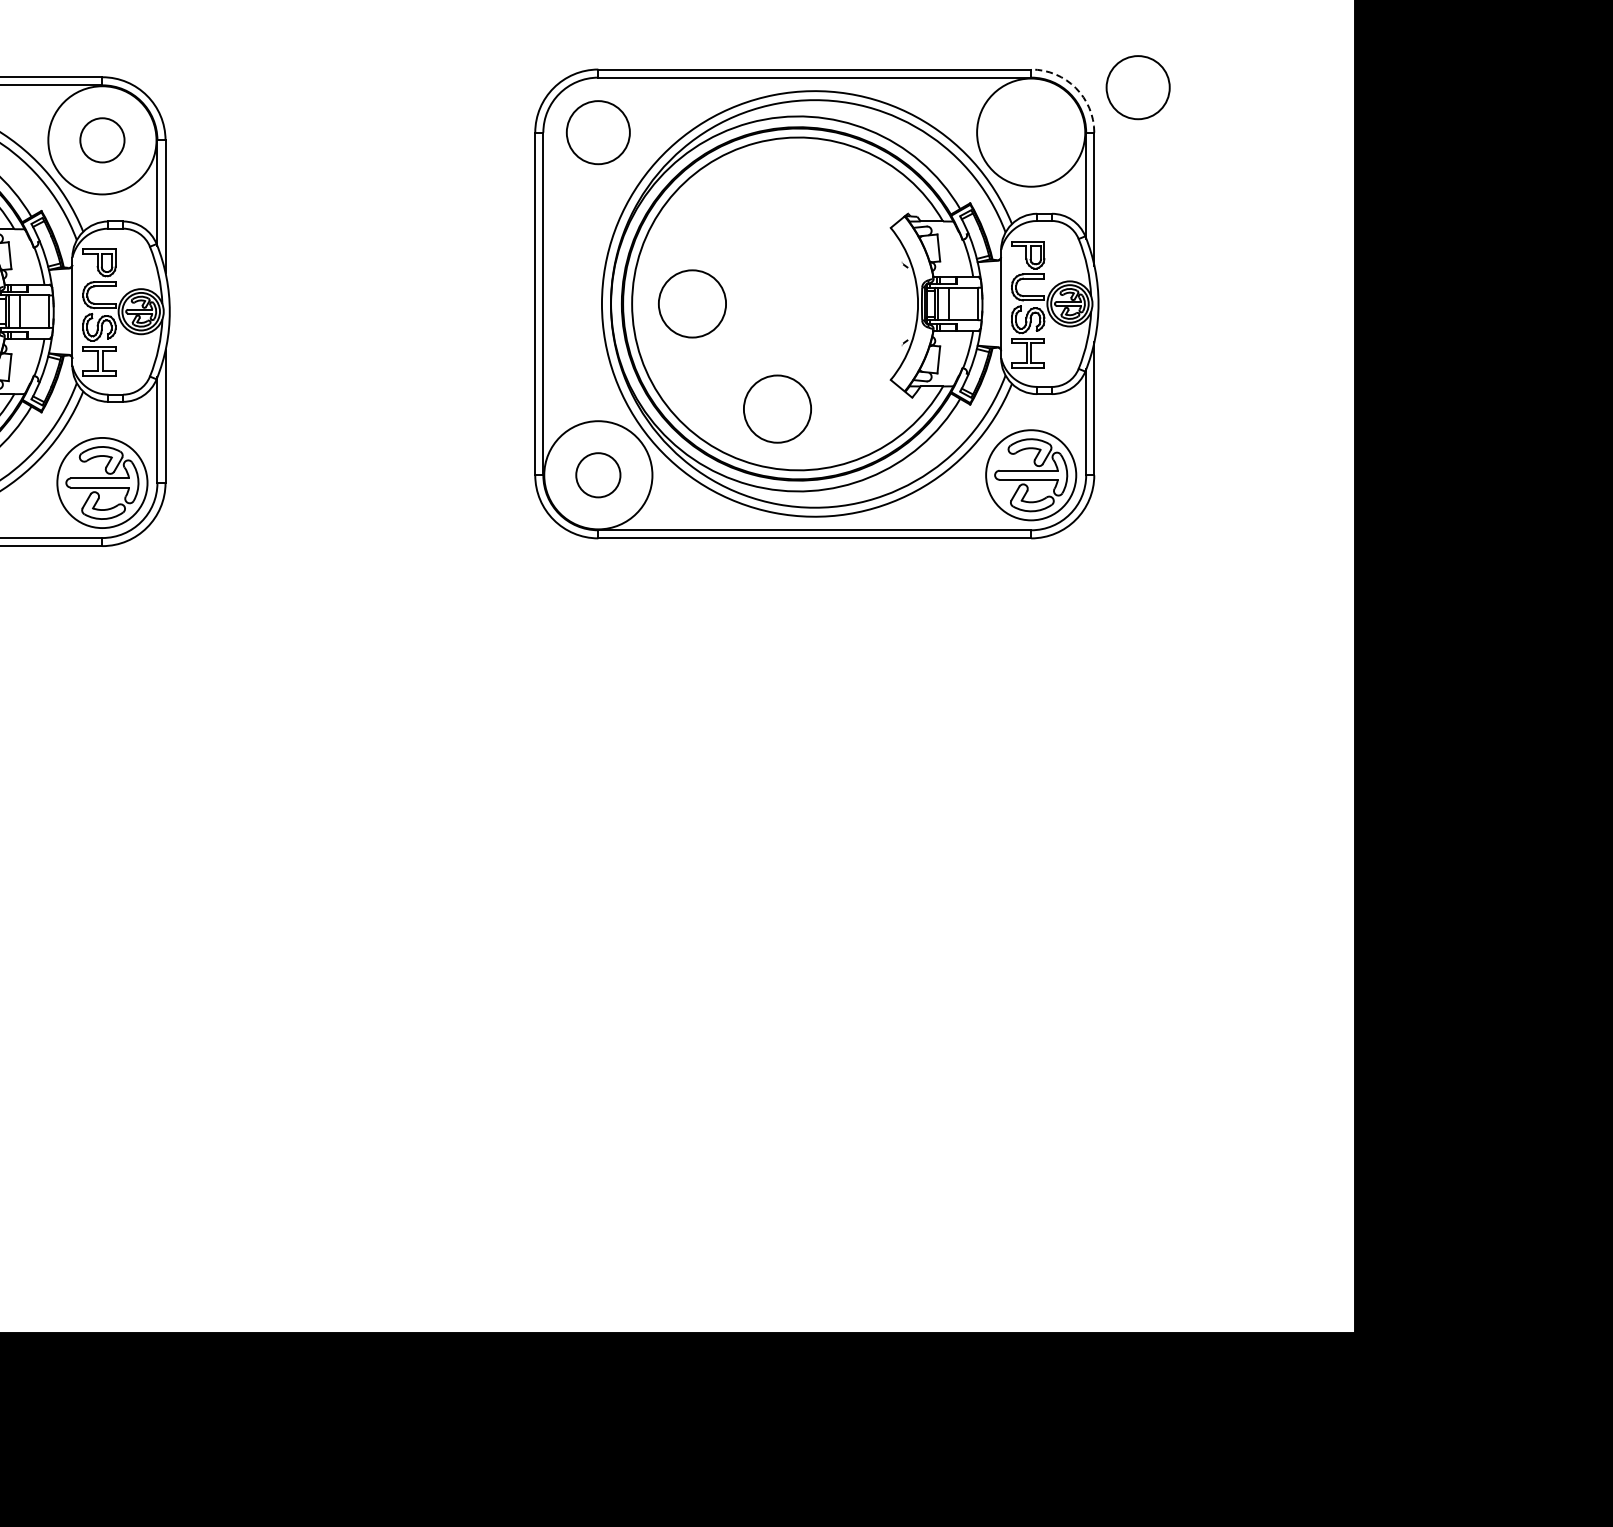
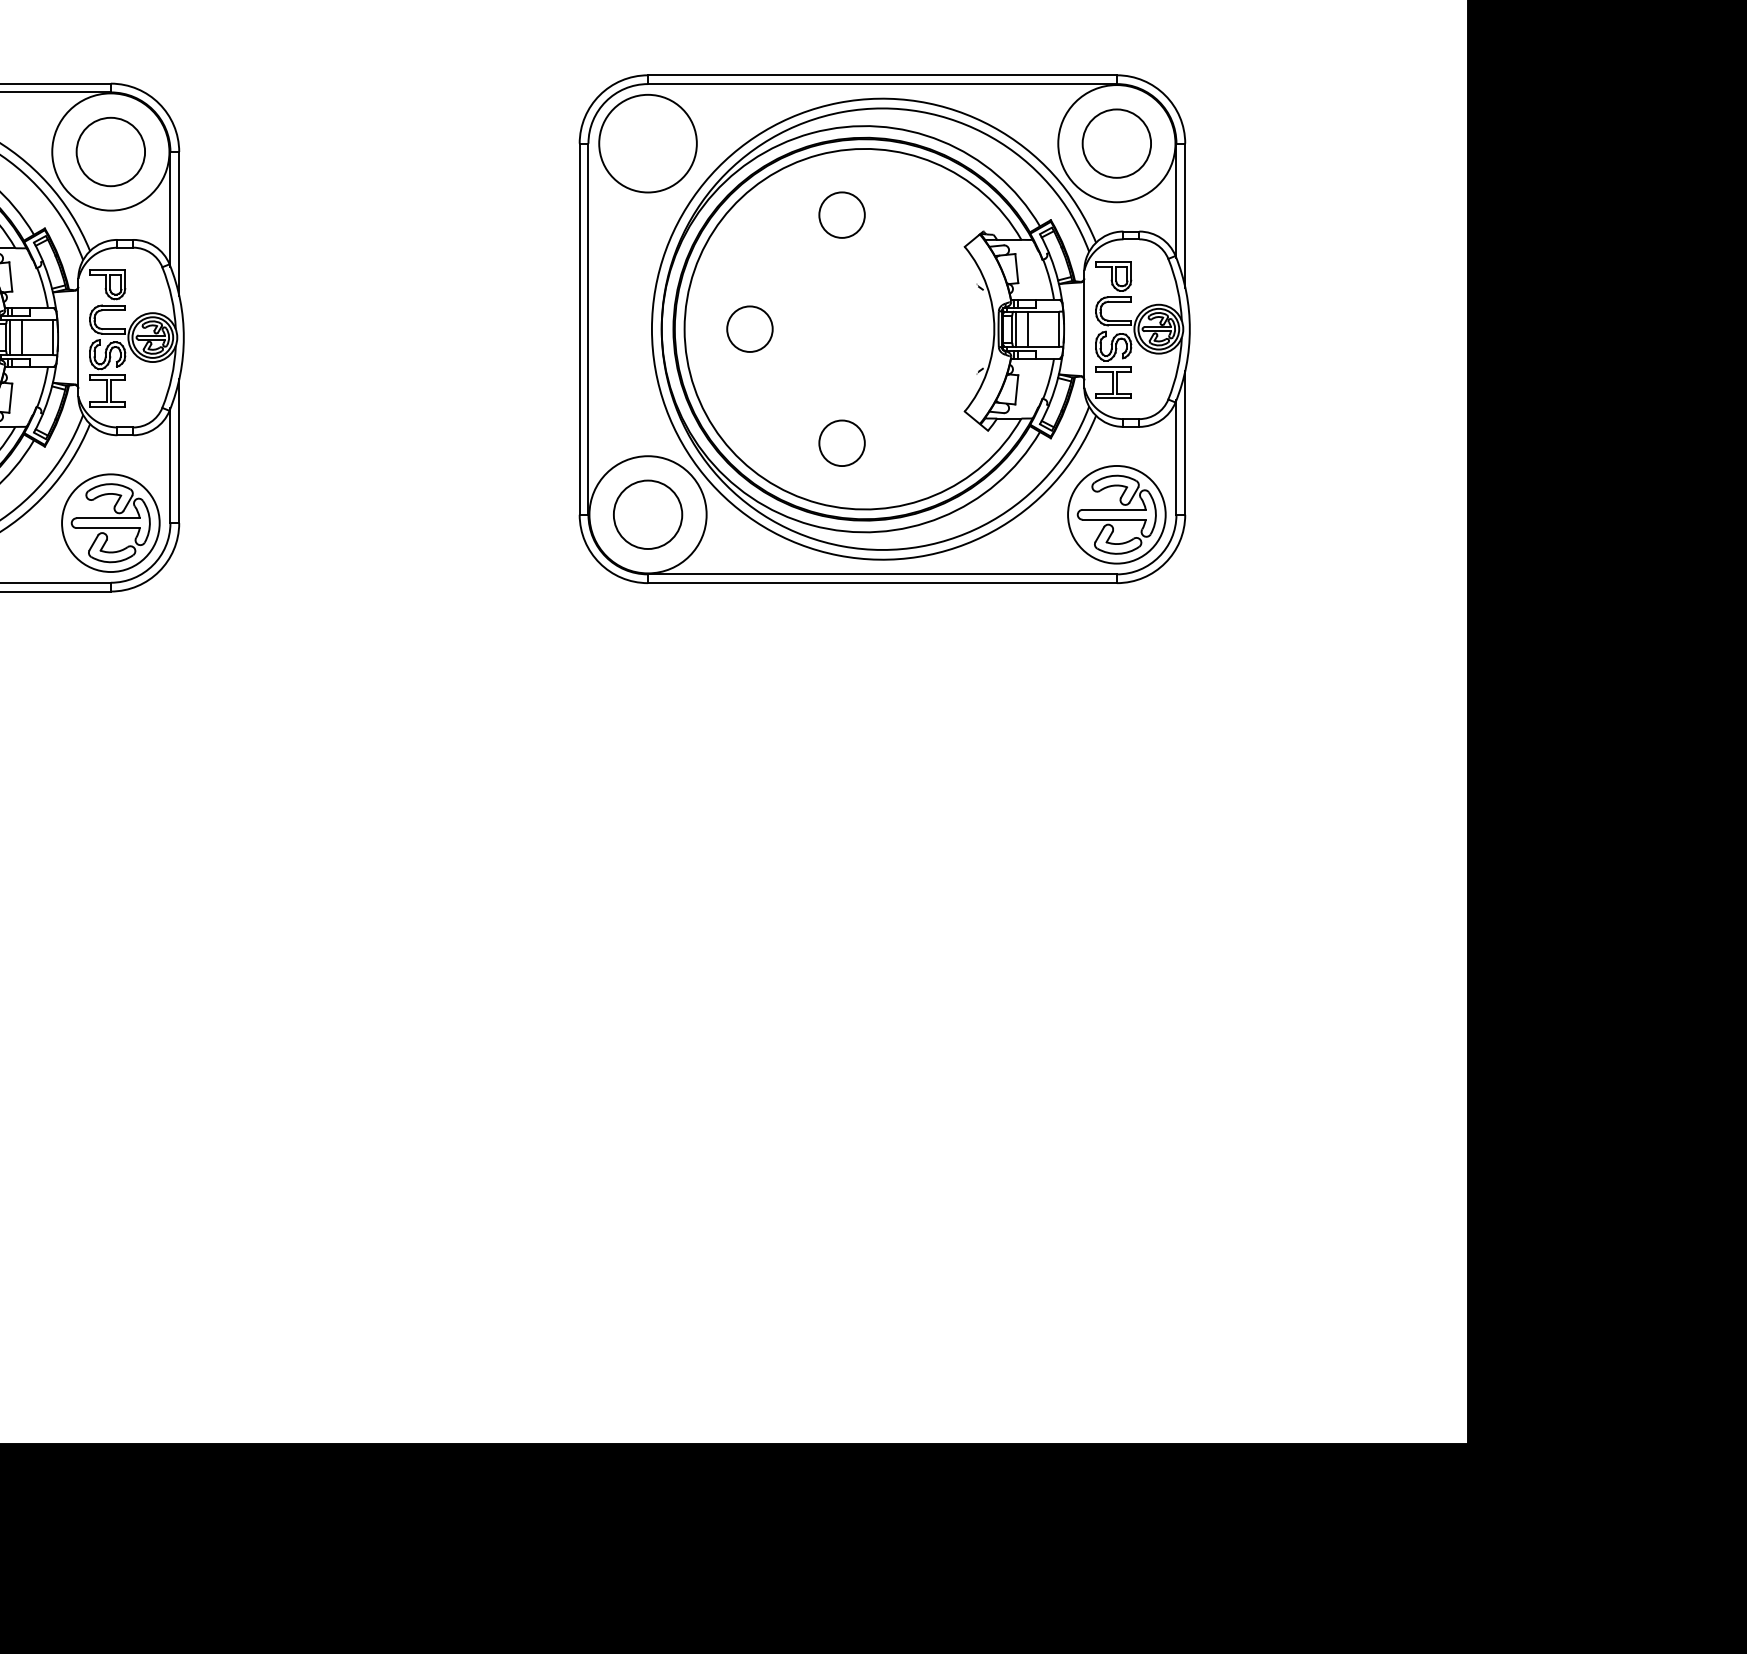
circle: (1137, 87) -> (1116, 143), moved
arc: (1075, 88) -> (1164, 95), dashed -> solid
circle: (598, 132) -> (648, 143), size x1.43
circle: (102, 139) -> (110, 151), size x1.43
circle: (777, 198) -> (842, 214), added
circle: (692, 303) -> (750, 328), size x0.62
circle: (777, 409) -> (842, 443), size x0.62
circle: (597, 474) -> (647, 513), size x1.43

